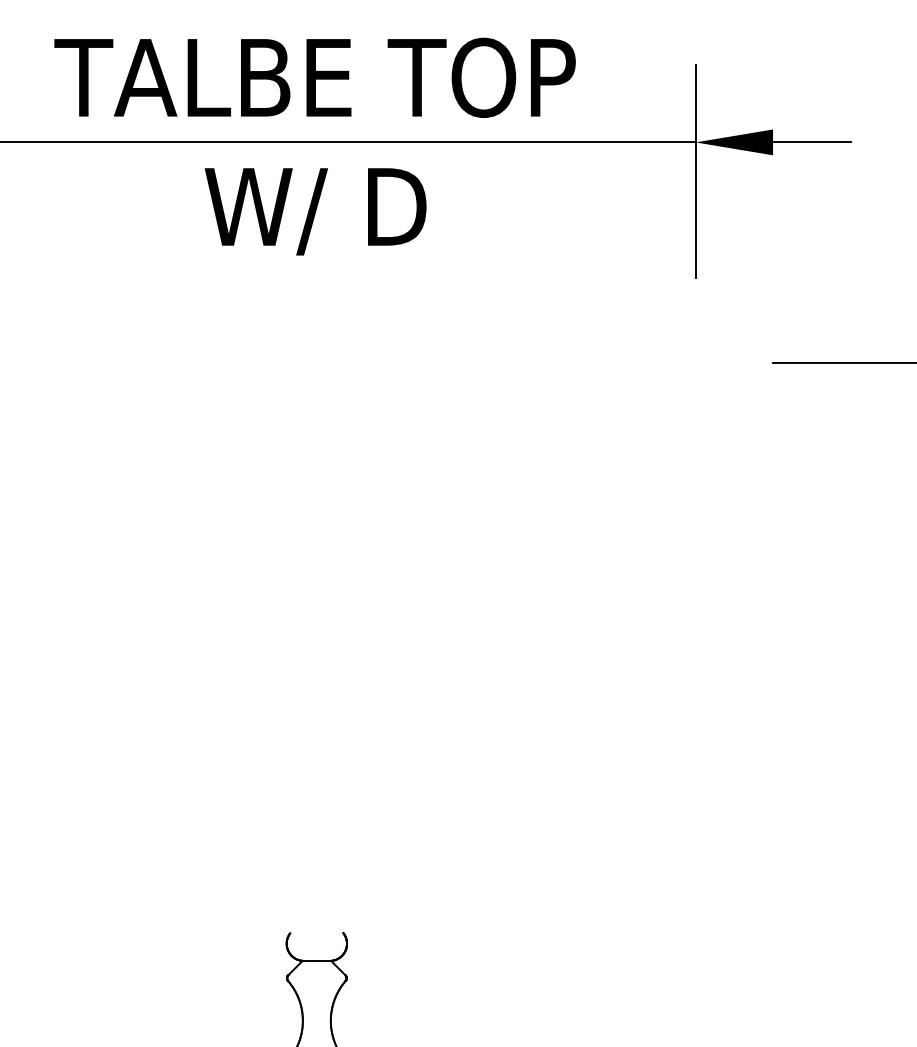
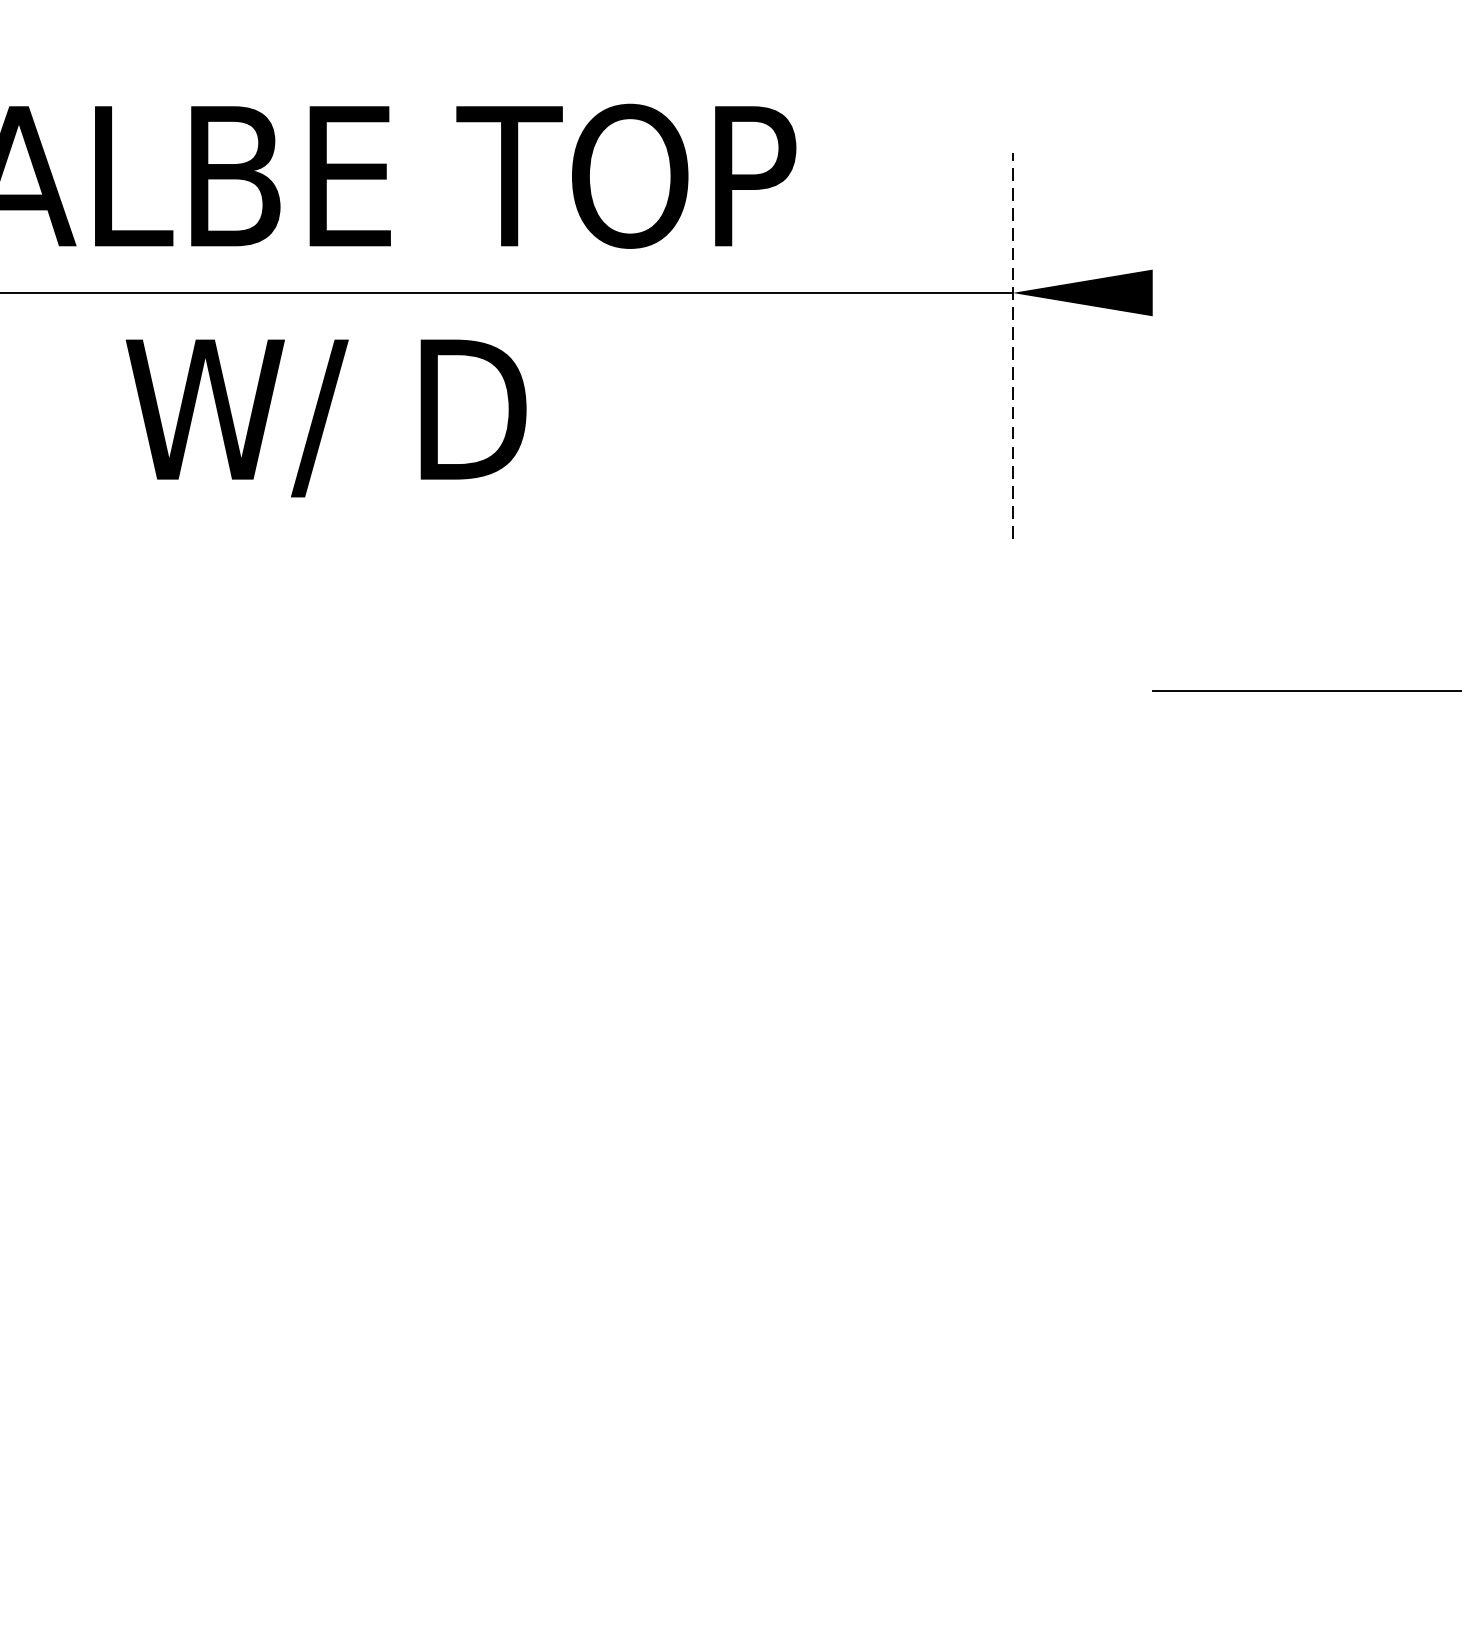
line: (811, 142) -> (1222, 293), removed
line: (695, 171) -> (1012, 345), solid -> dashed

